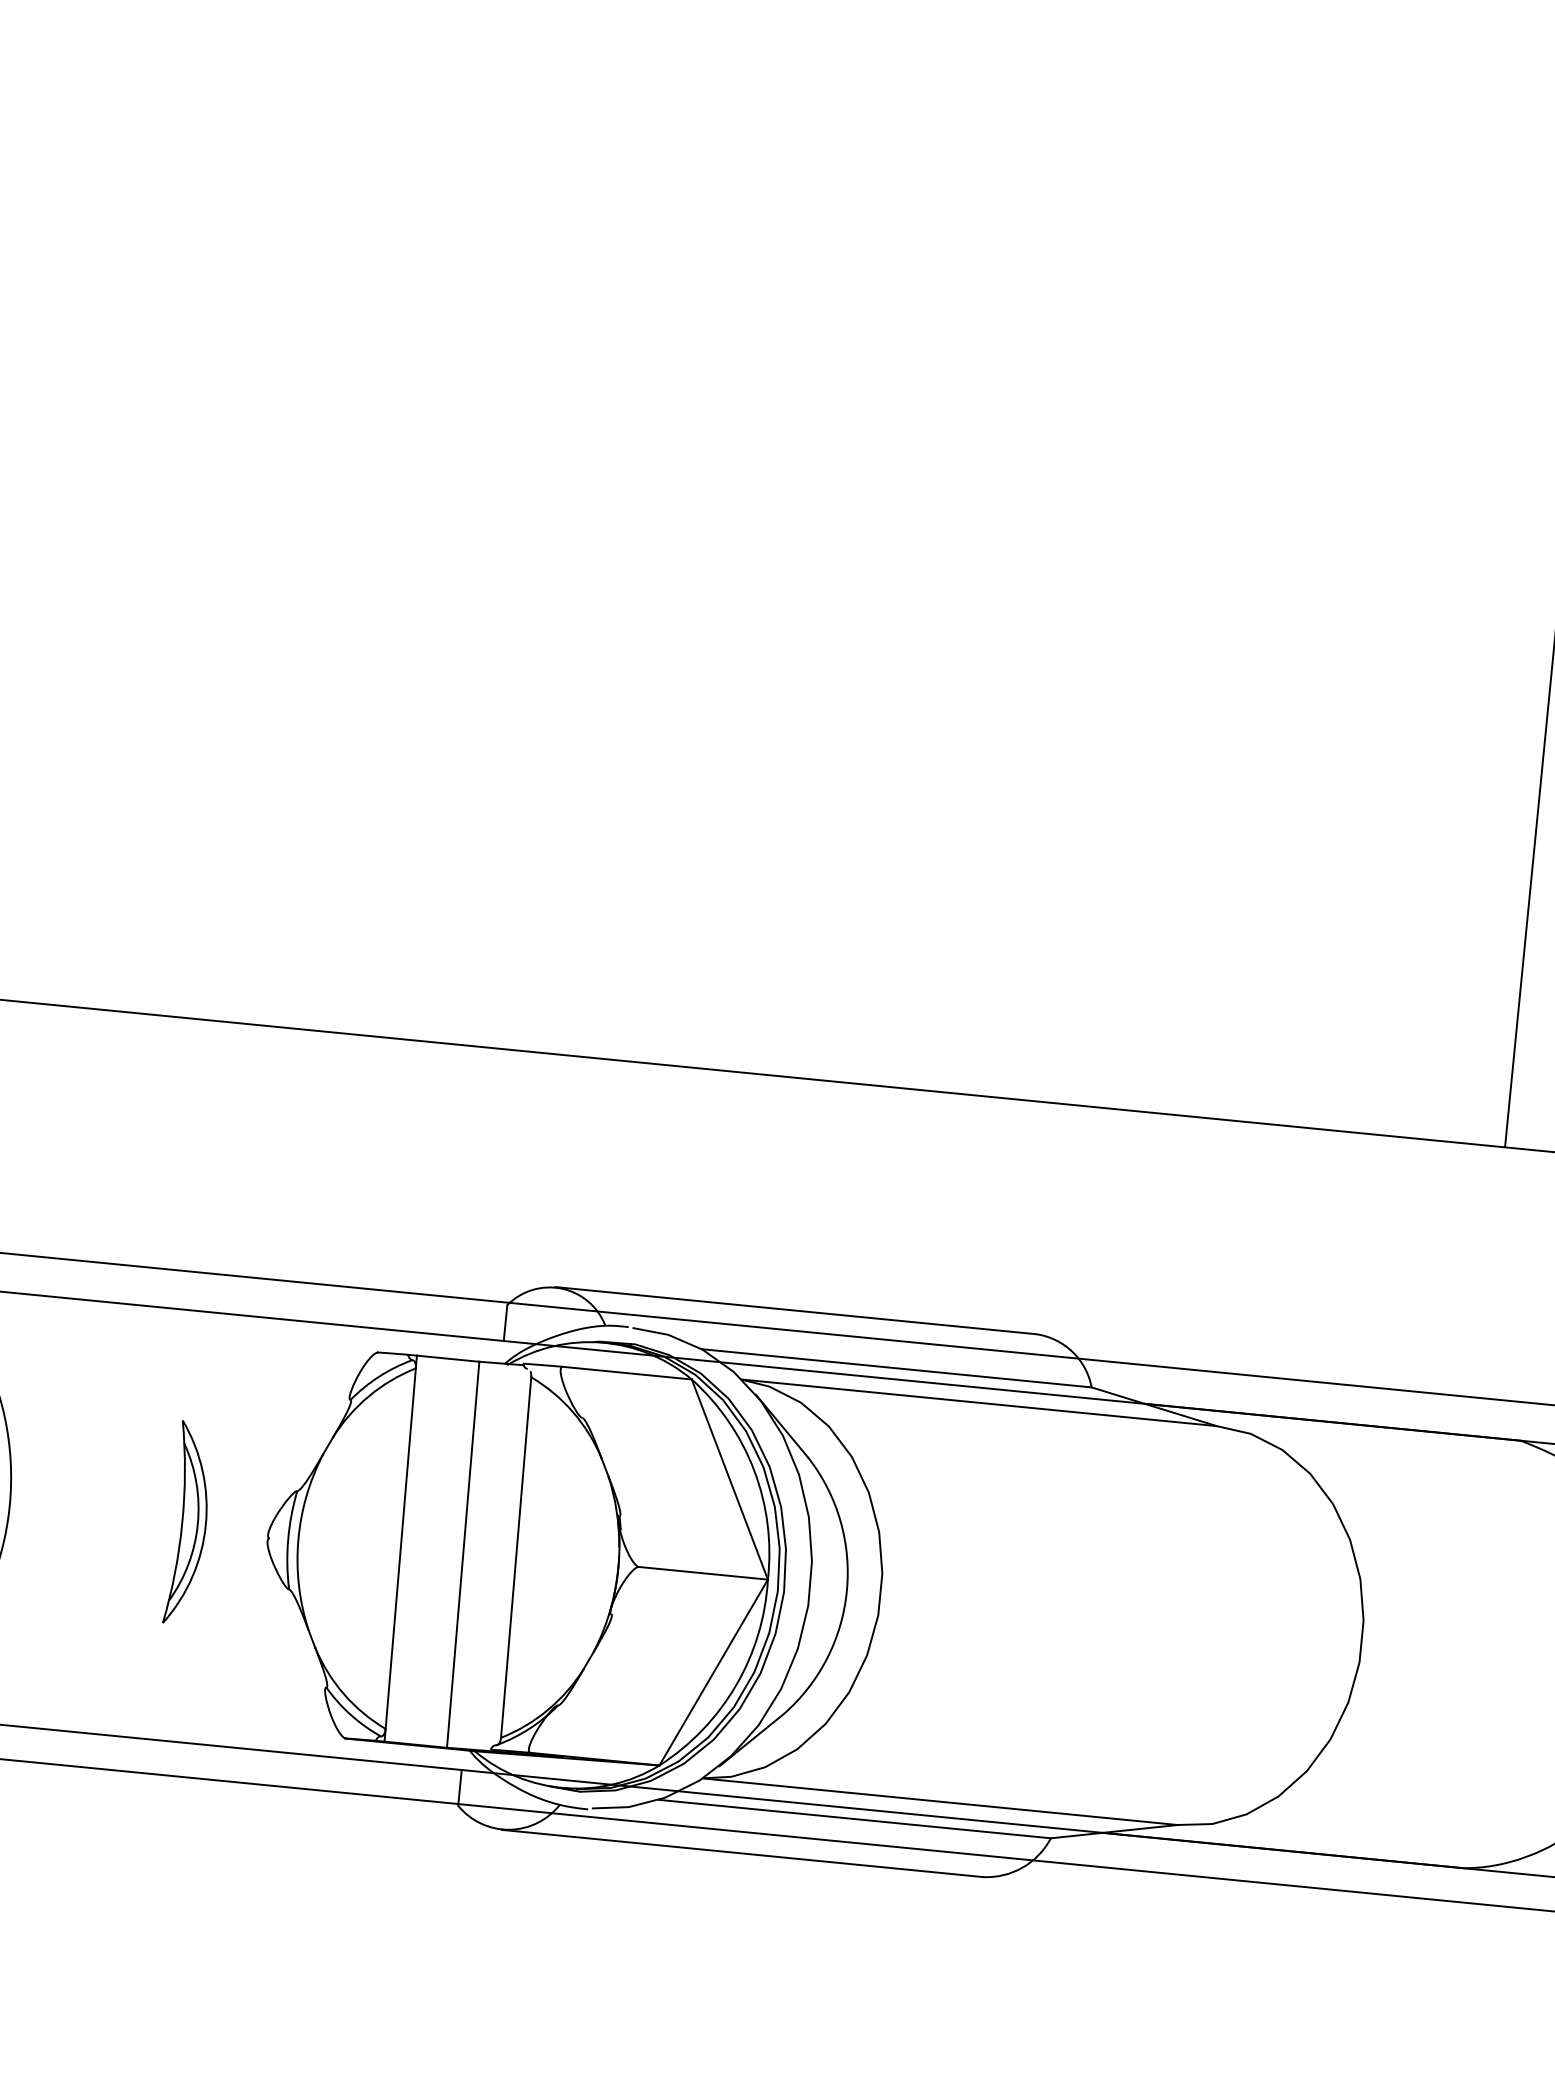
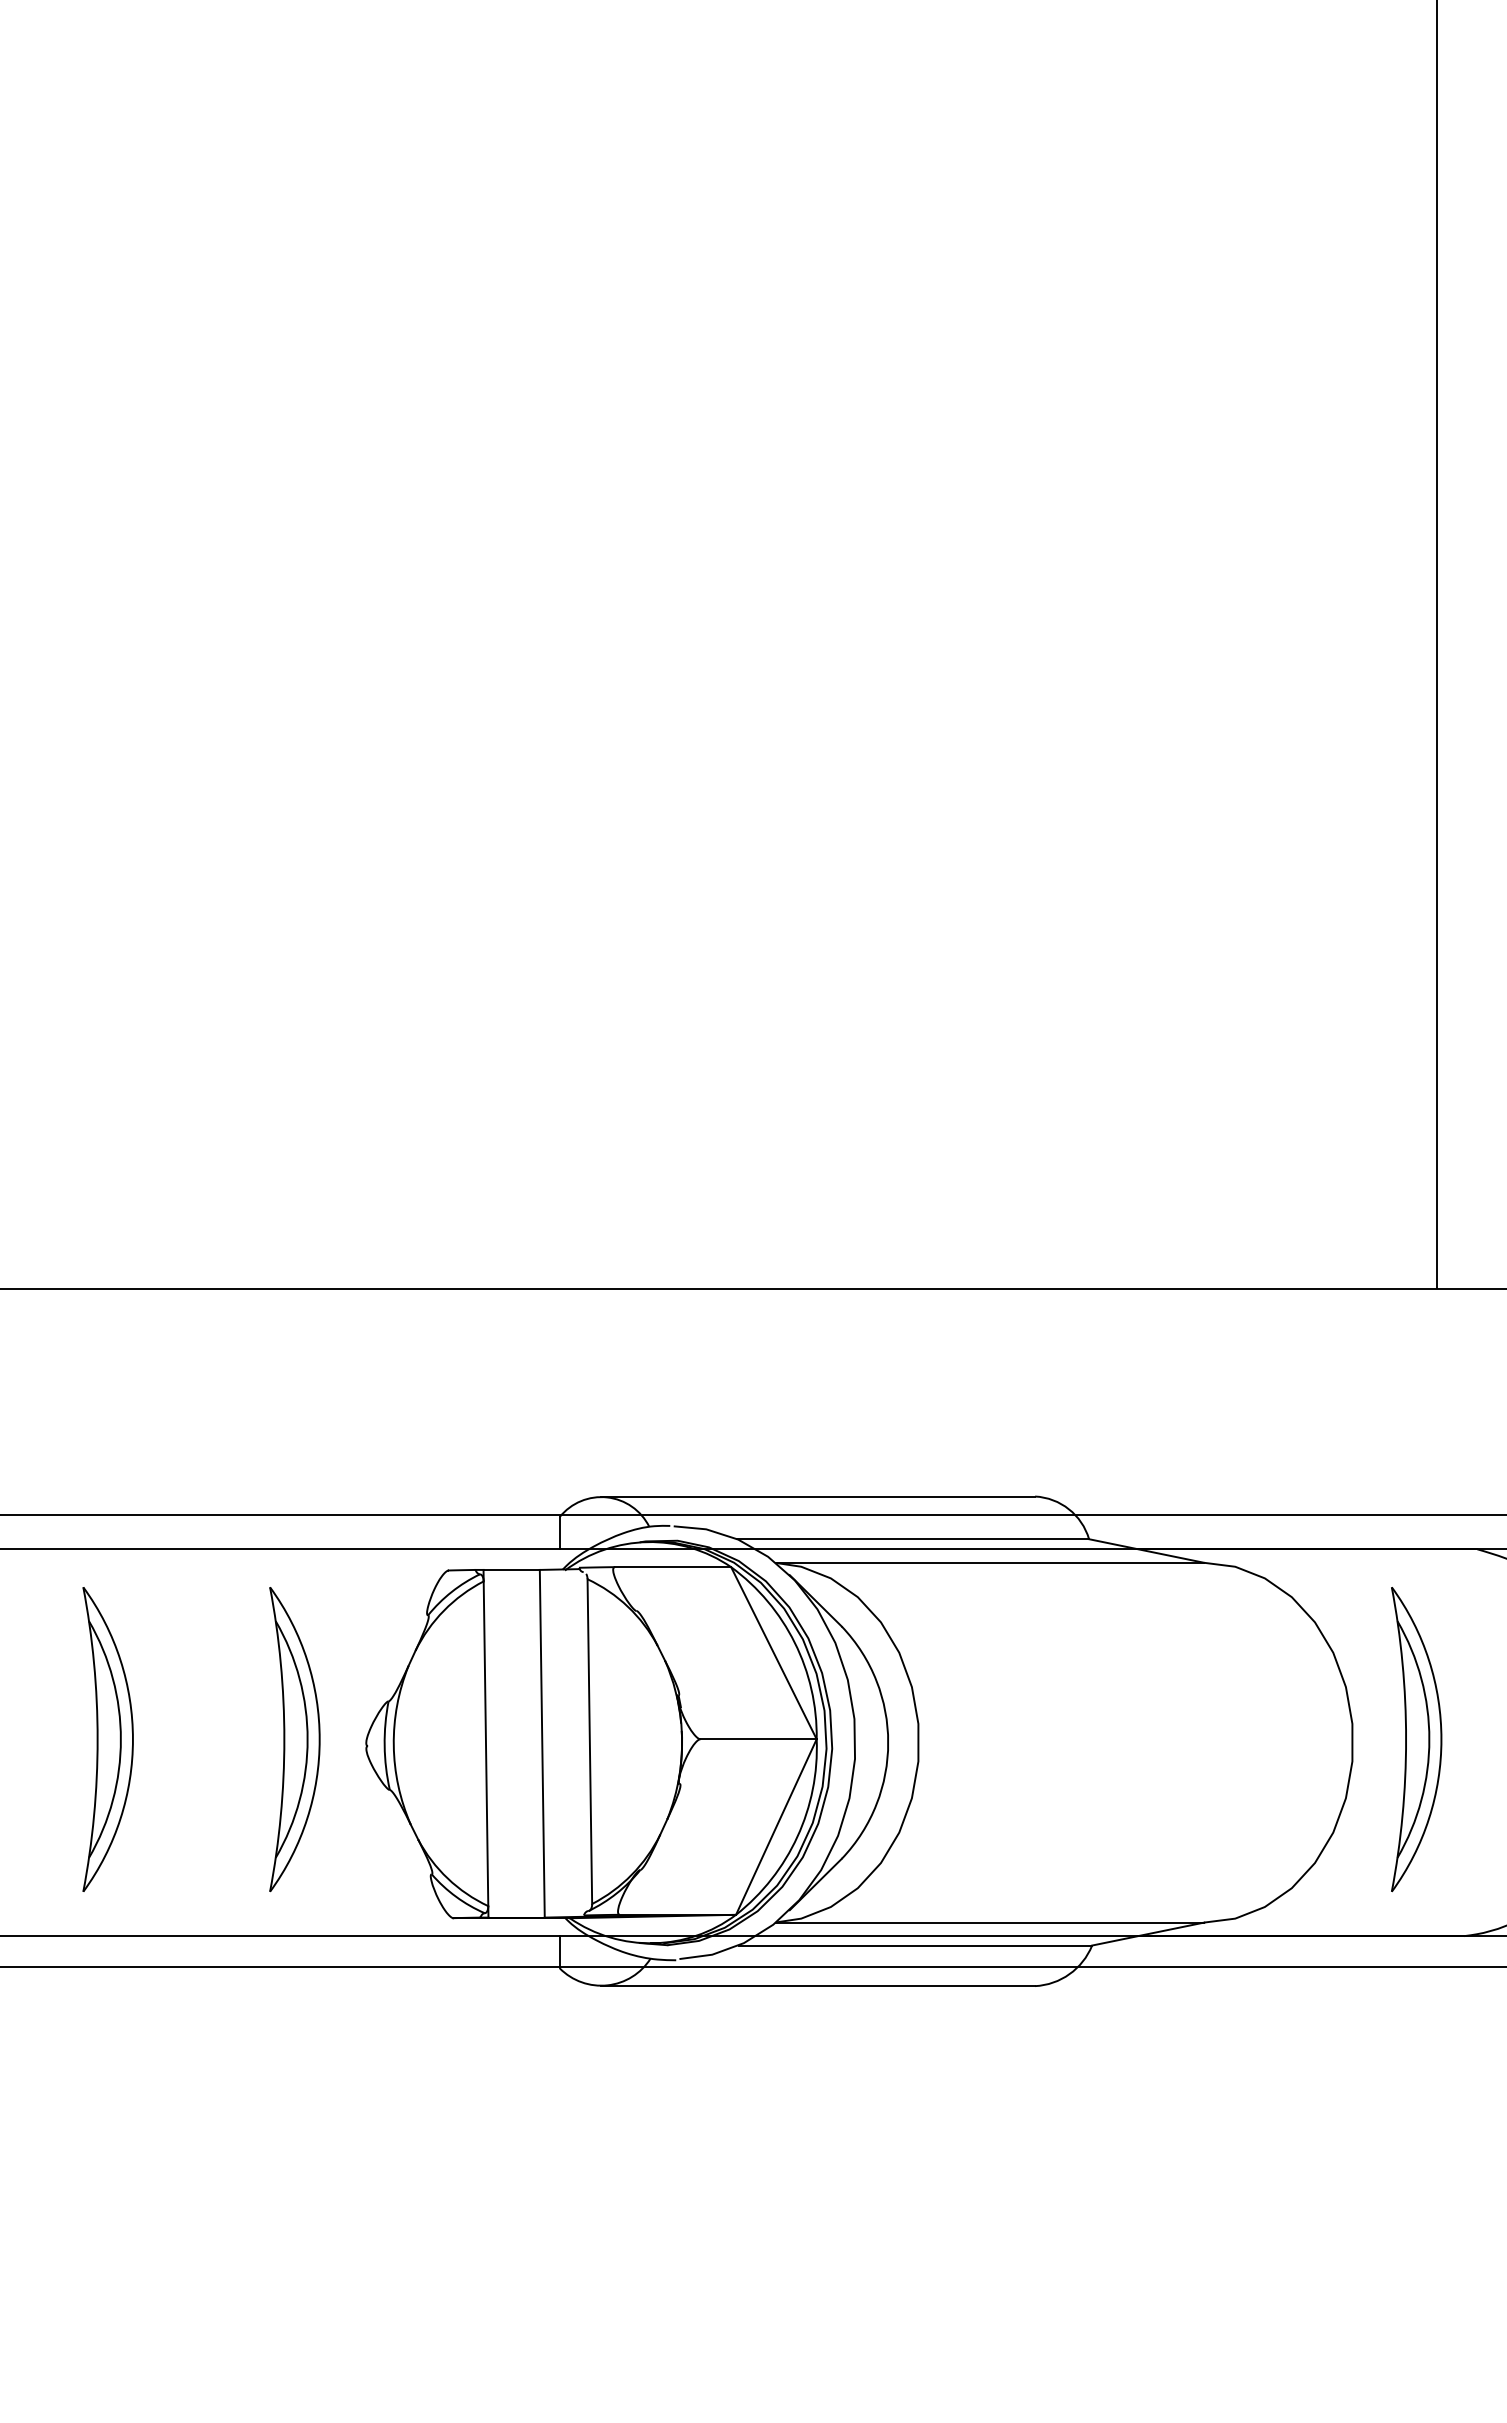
part: (188, 1523) -> (294, 1739), size x1.67
part: (1432, 1645) -> (1416, 1739), added

